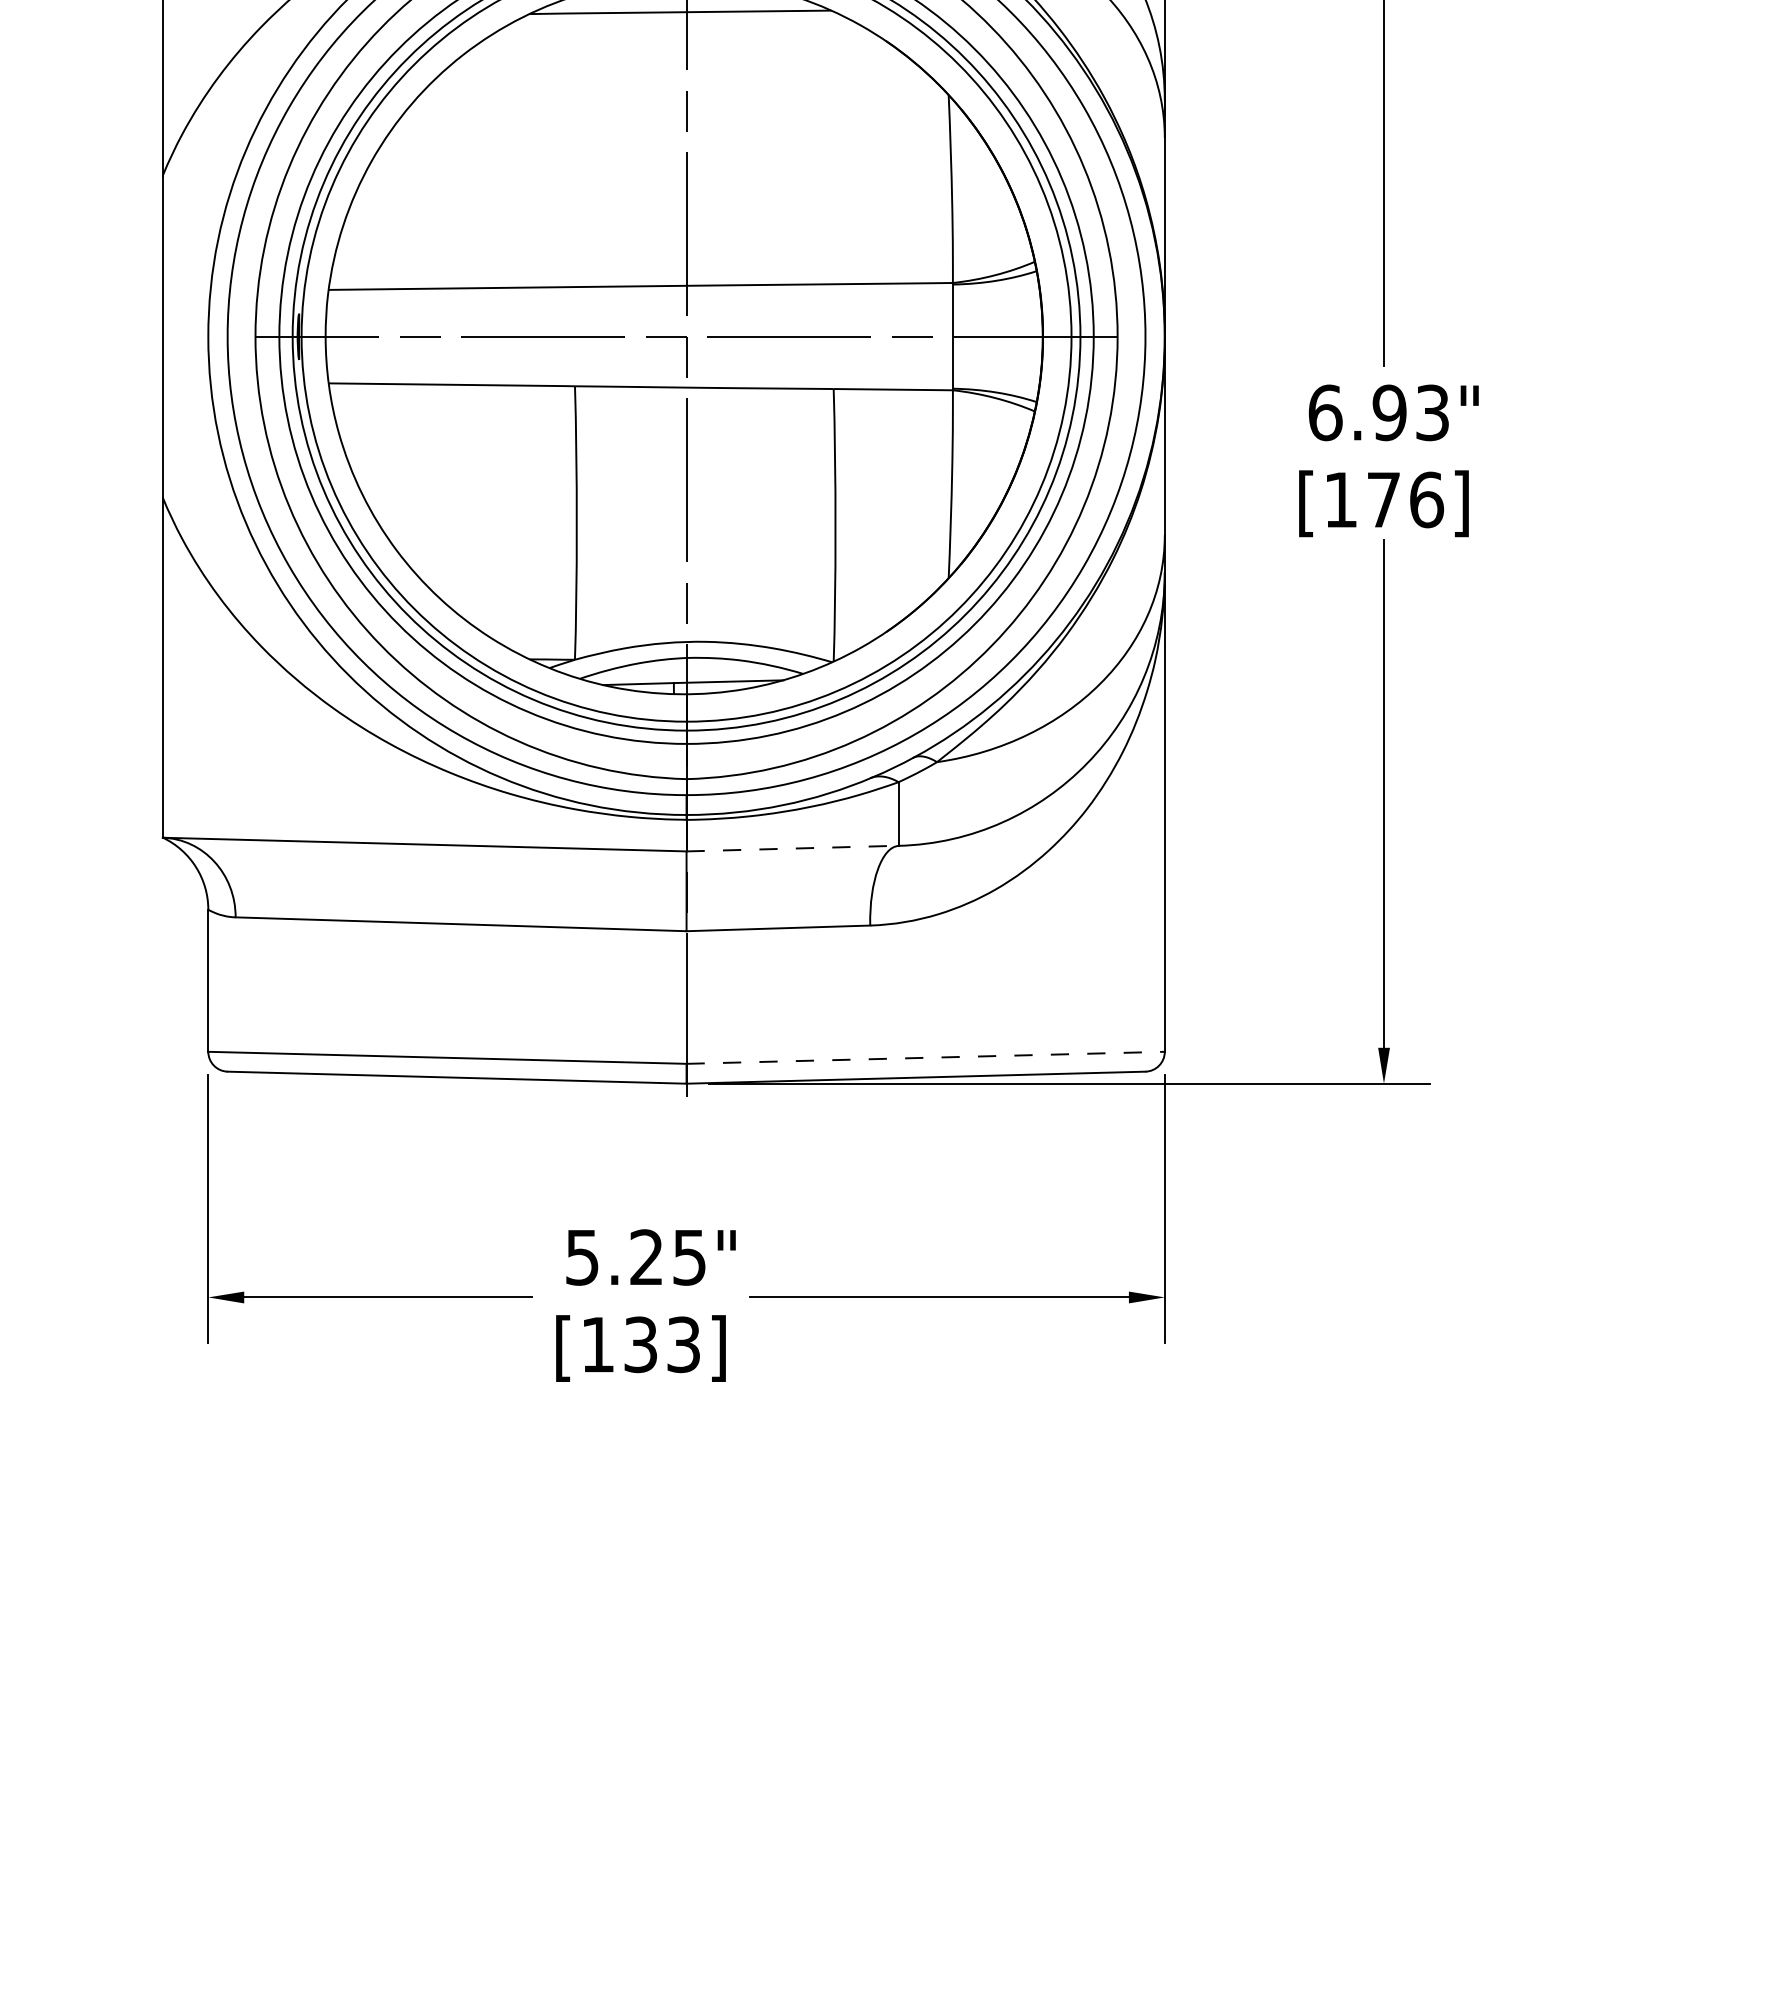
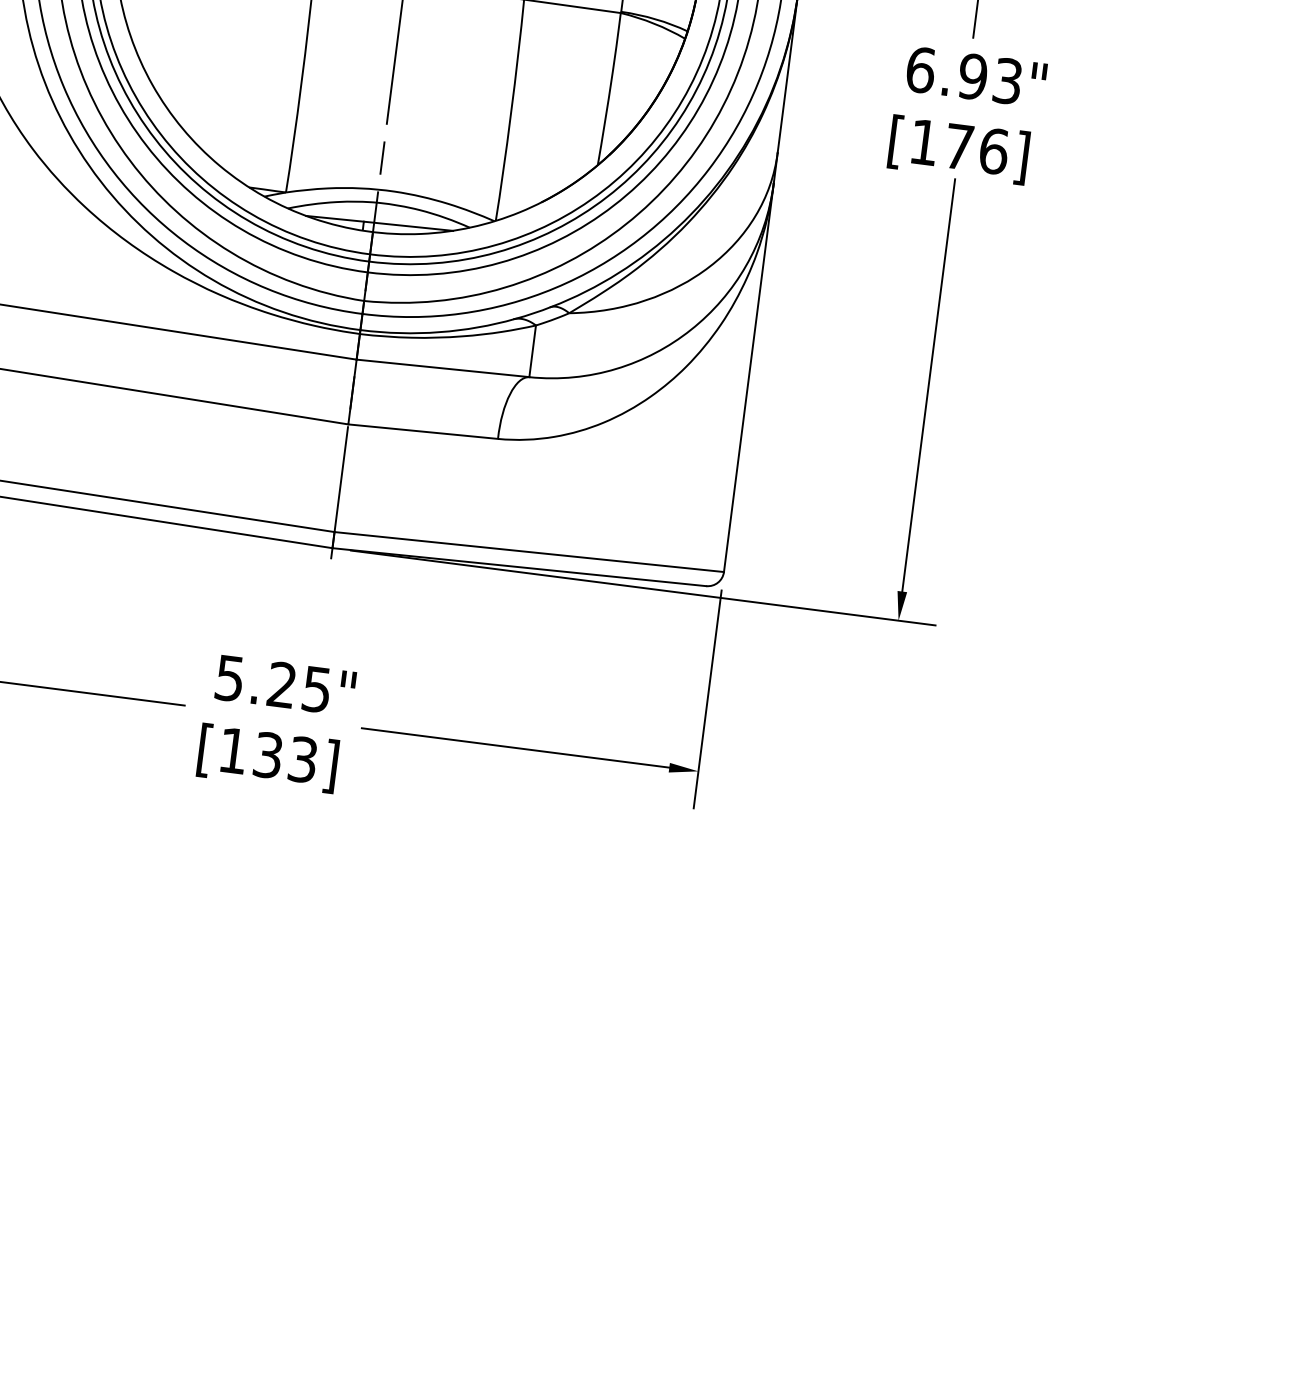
line: (793, 848) -> (443, 368), dashed -> solid
line: (926, 1057) -> (529, 551), dashed -> solid

